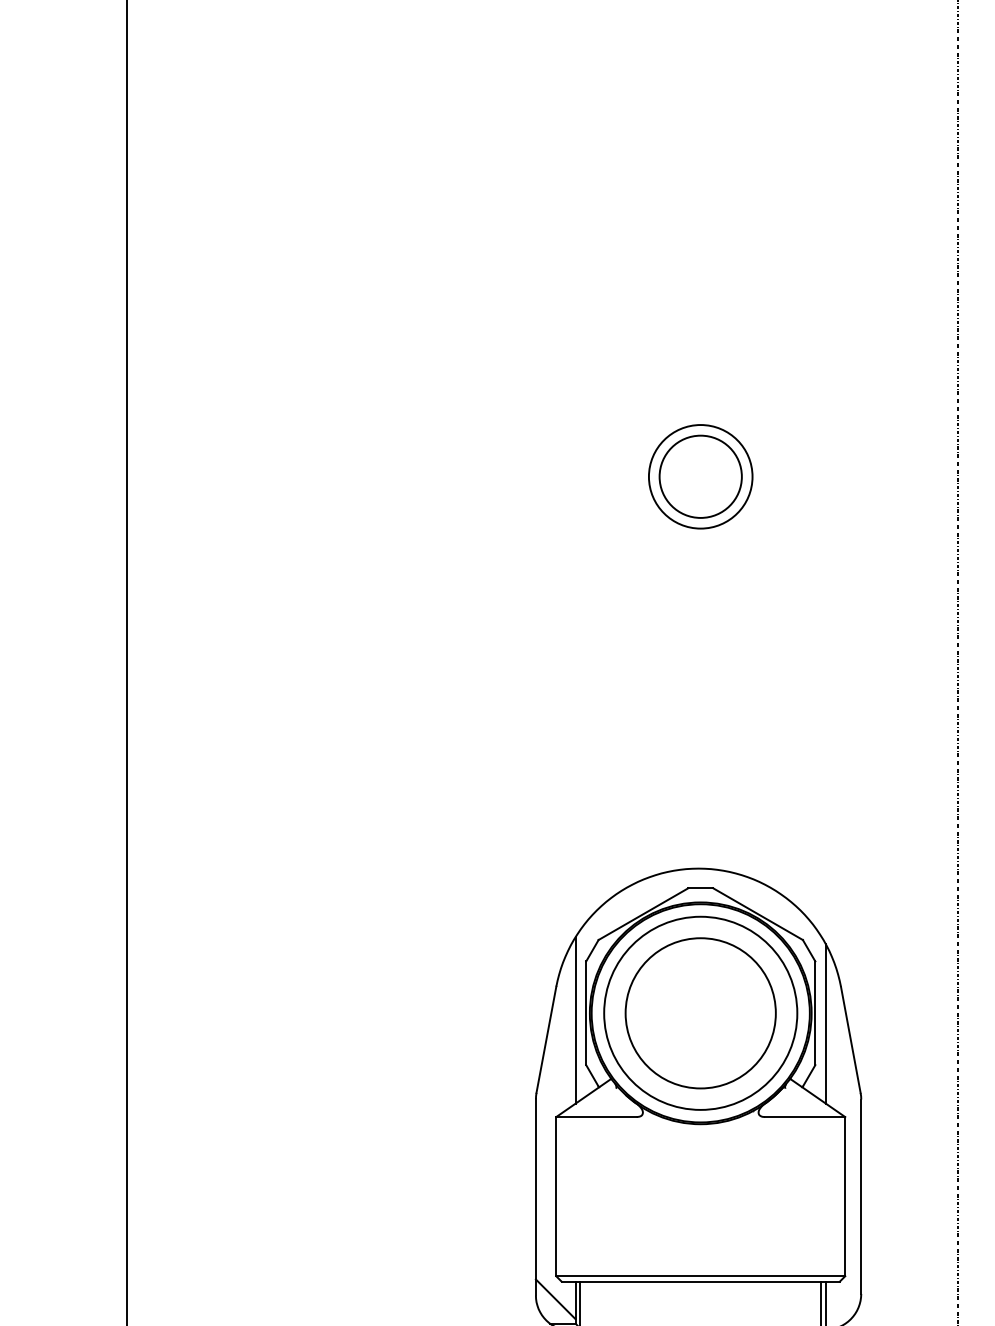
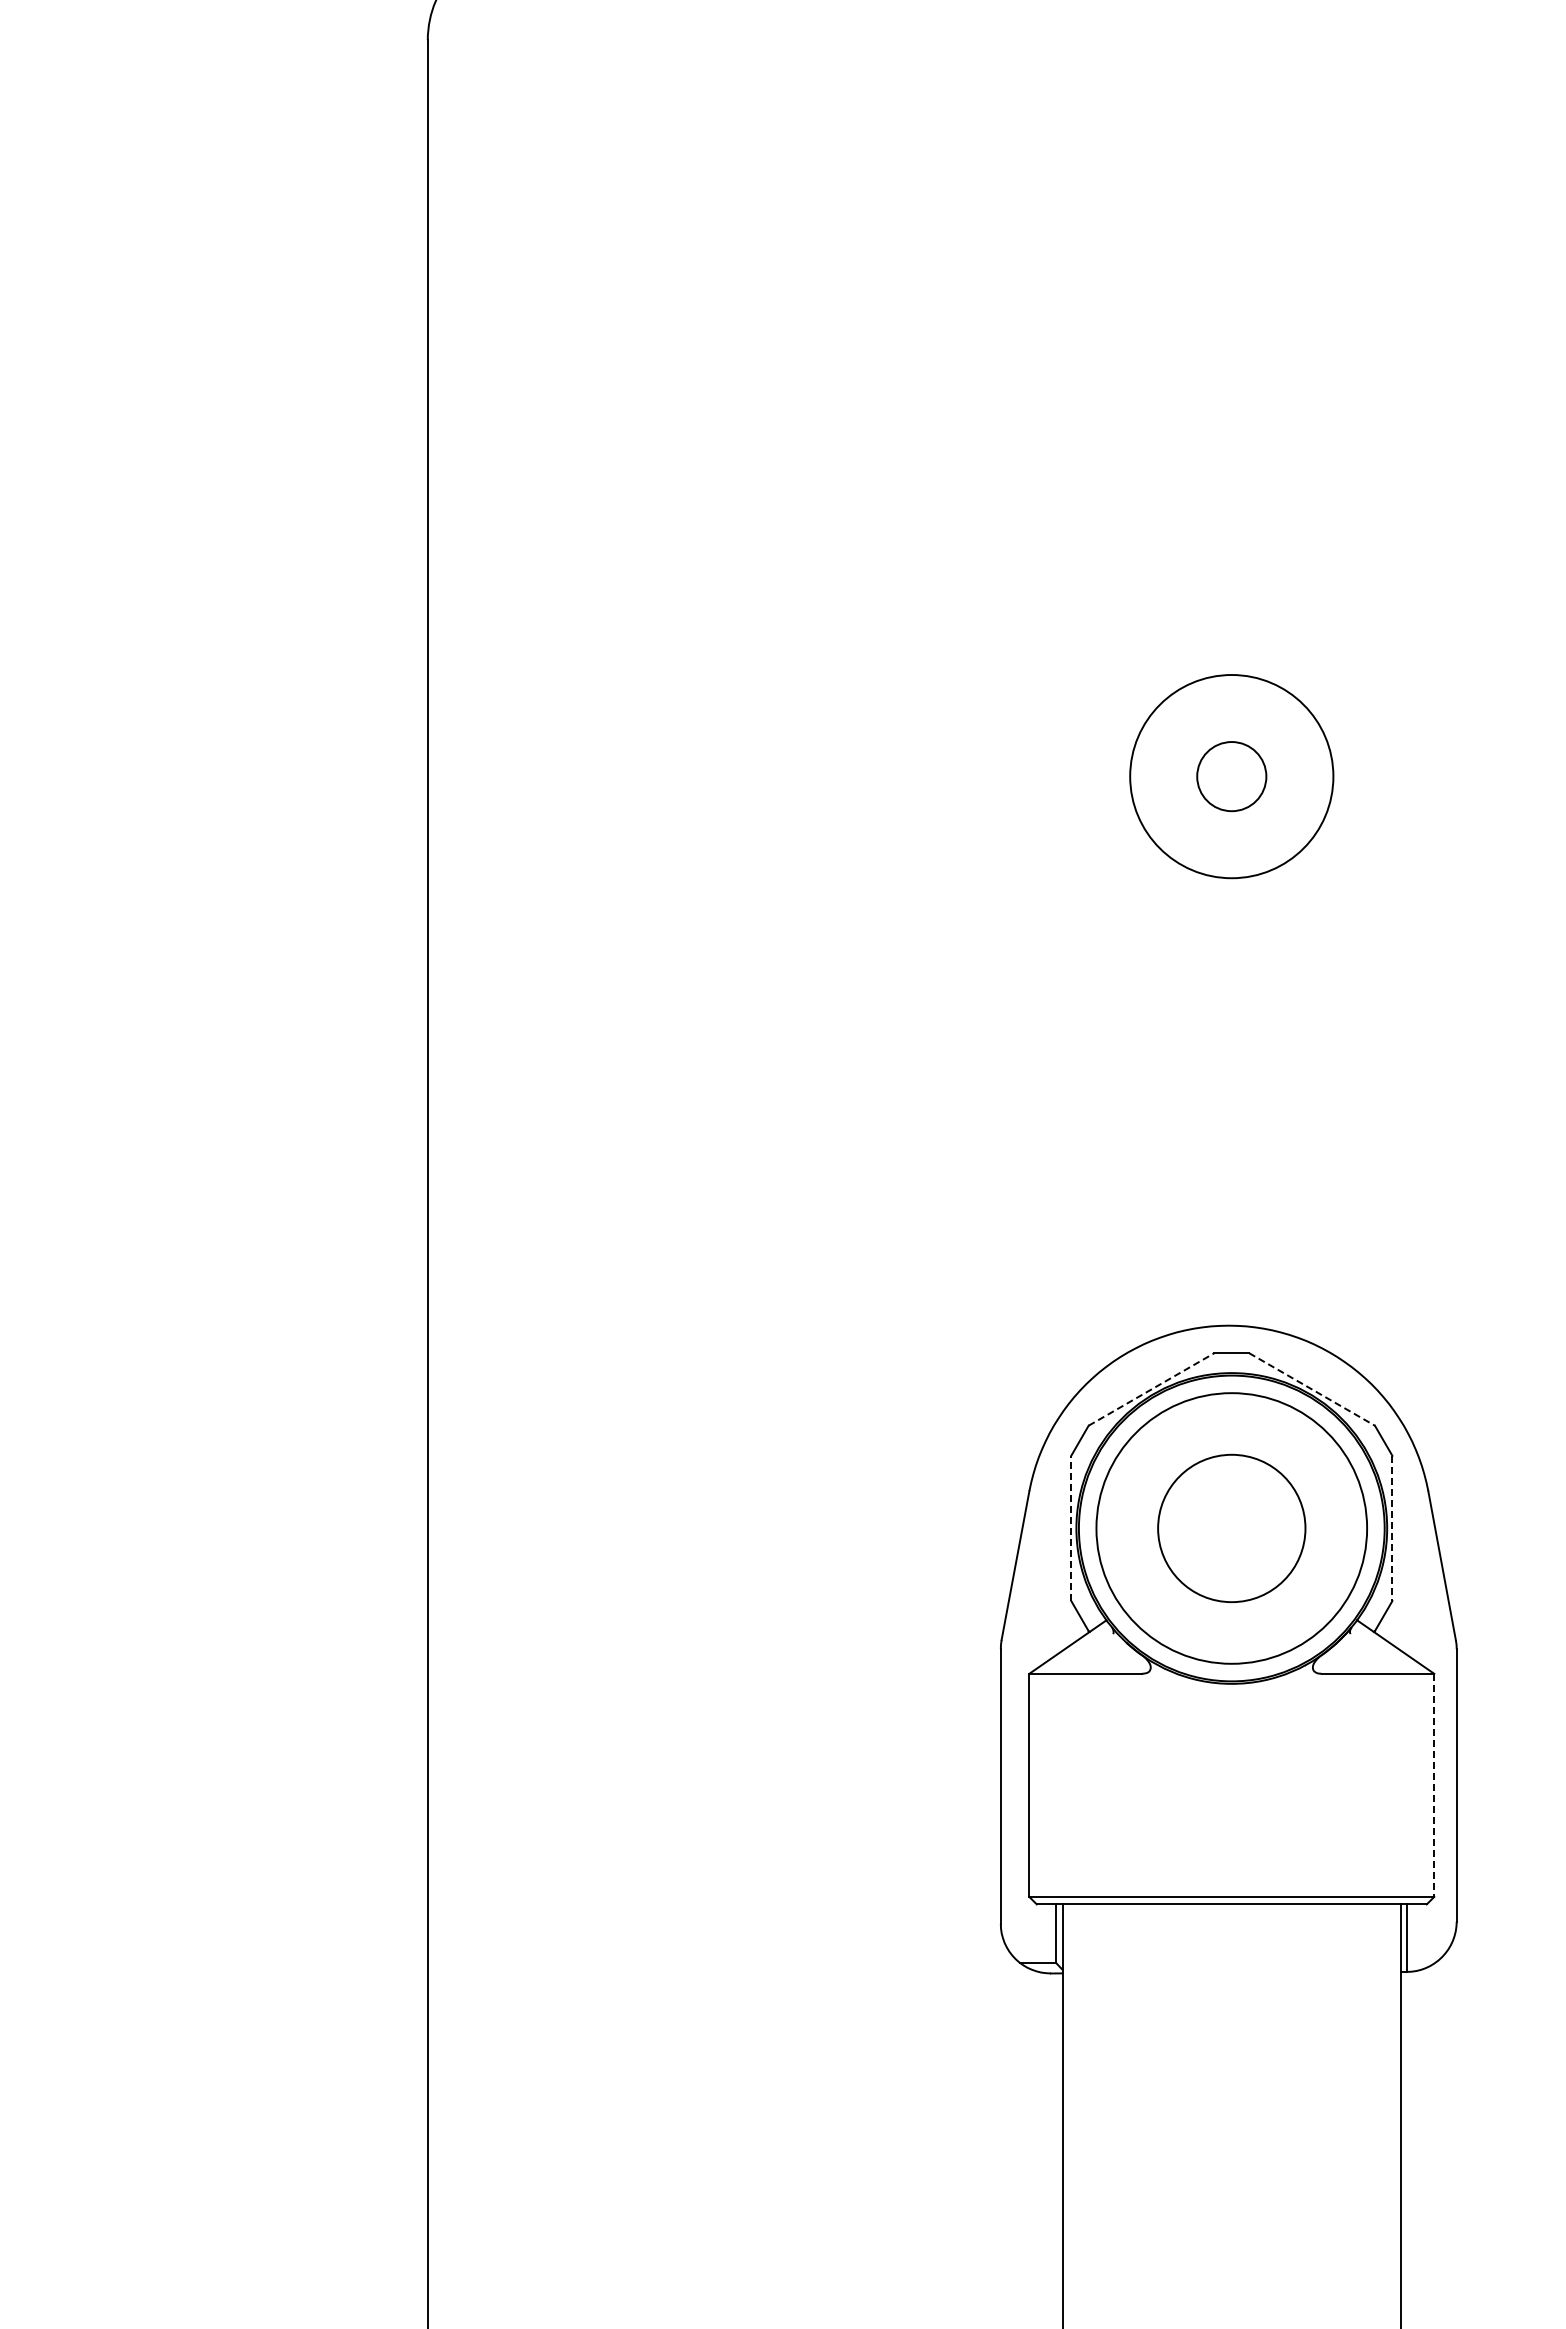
circle: (700, 476) -> (1231, 776), size x0.6
circle: (700, 476) -> (1231, 776), size x1.4
line: (643, 914) -> (1151, 1389), solid -> dashed
line: (758, 914) -> (1312, 1389), solid -> dashed
line: (586, 1013) -> (1071, 1528), solid -> dashed
circle: (700, 1013) -> (1231, 1528), size x0.7
line: (815, 1013) -> (1392, 1528), solid -> dashed
line: (575, 1020) -> (1056, 1538), removed
line: (826, 1024) -> (1407, 1543), removed
line: (845, 1196) -> (1434, 1785), solid -> dashed
line: (555, 1299) -> (1028, 1929), removed

